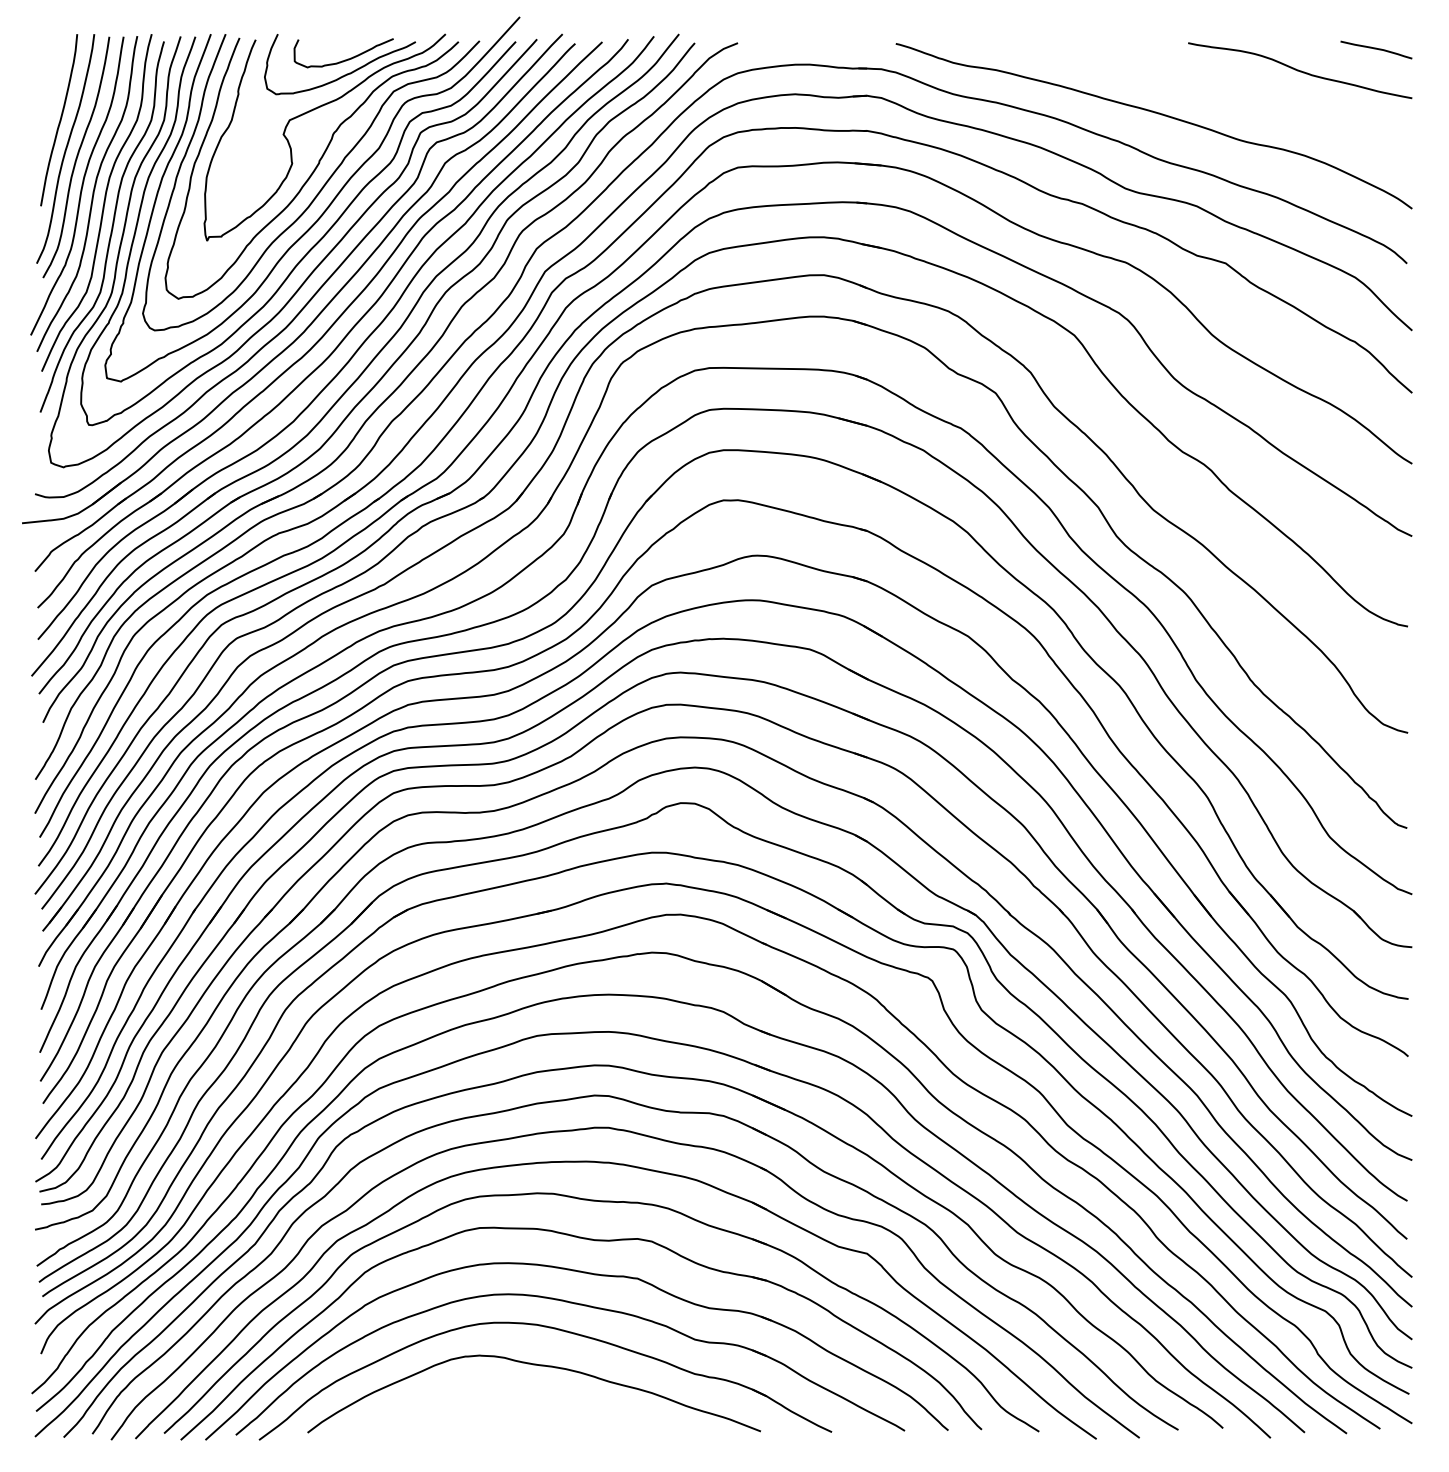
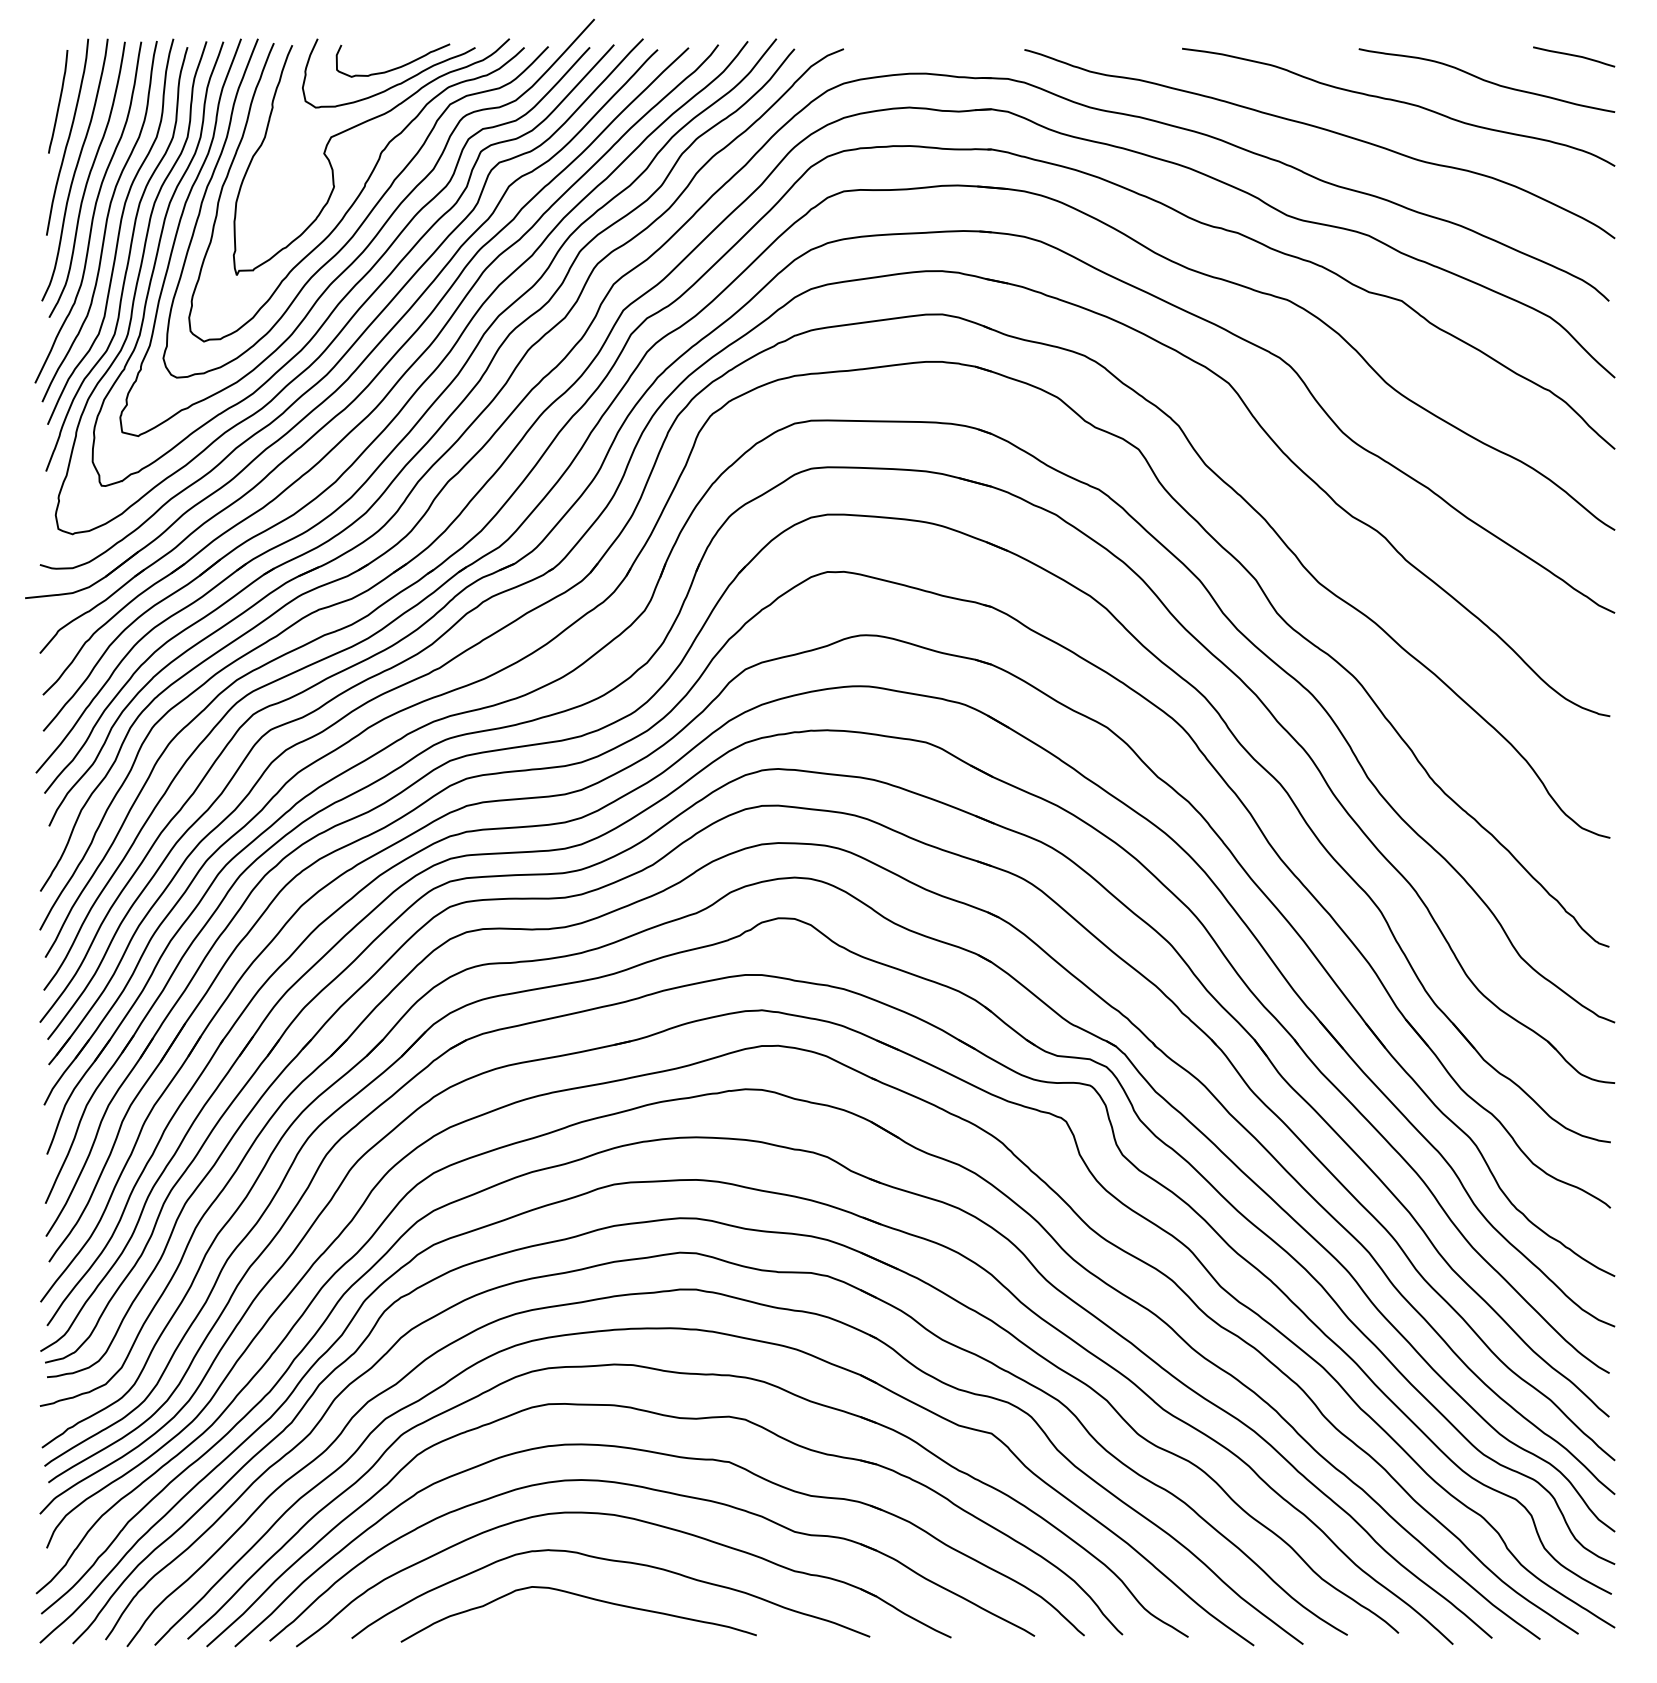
curve: (51, 88) -> (58, 100), added
curve: (1224, 90) -> (1400, 103), added
curve: (507, 1396) -> (580, 1596), added

